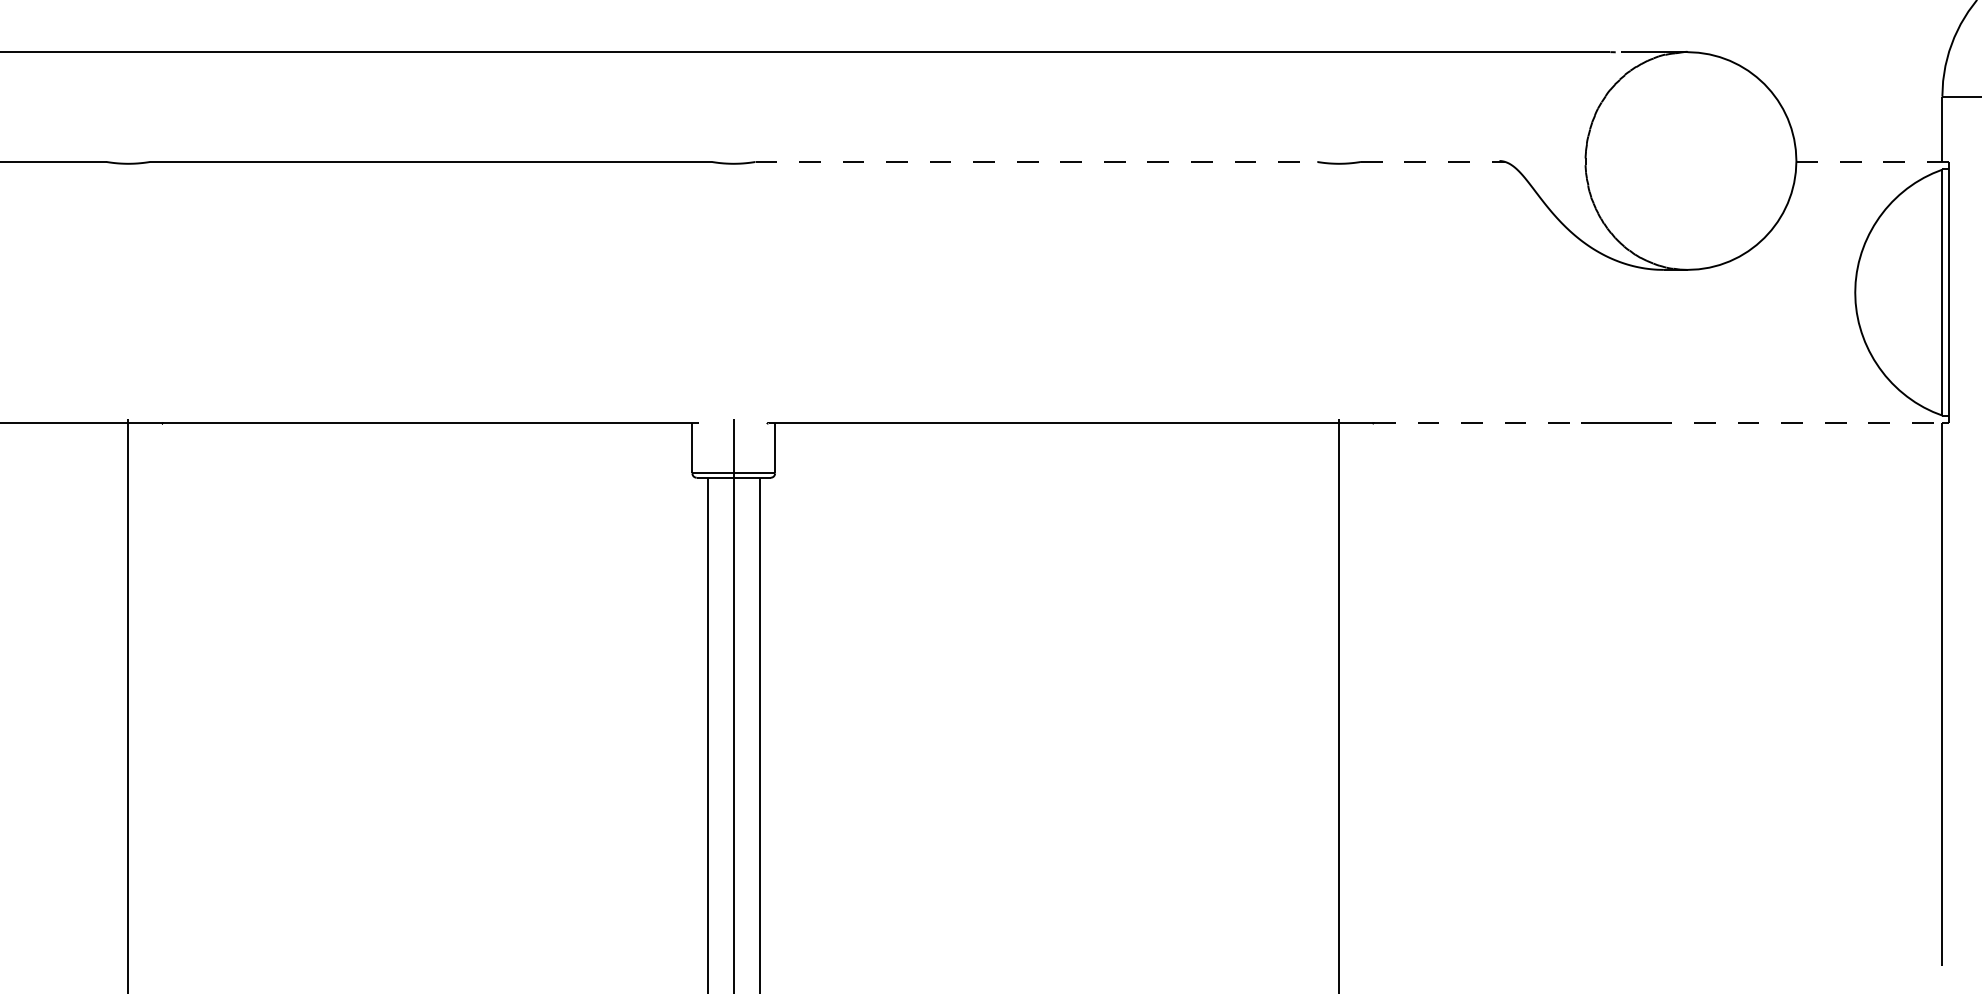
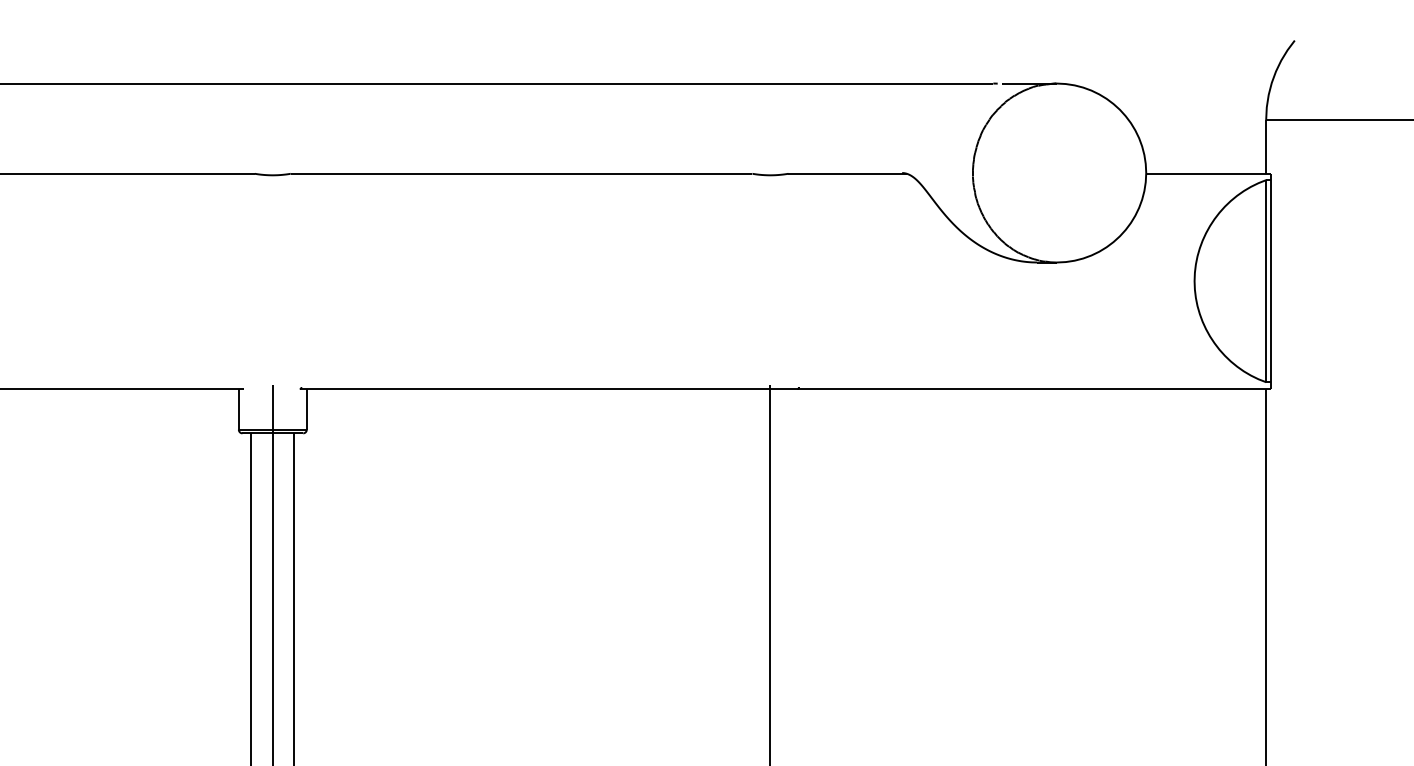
line: (1036, 161) -> (521, 173), dashed -> solid
line: (1433, 161) -> (847, 173), dashed -> solid
line: (1869, 161) -> (1206, 173), dashed -> solid
line: (1477, 423) -> (884, 388), dashed -> solid
line: (1796, 423) -> (1146, 388), dashed -> solid

